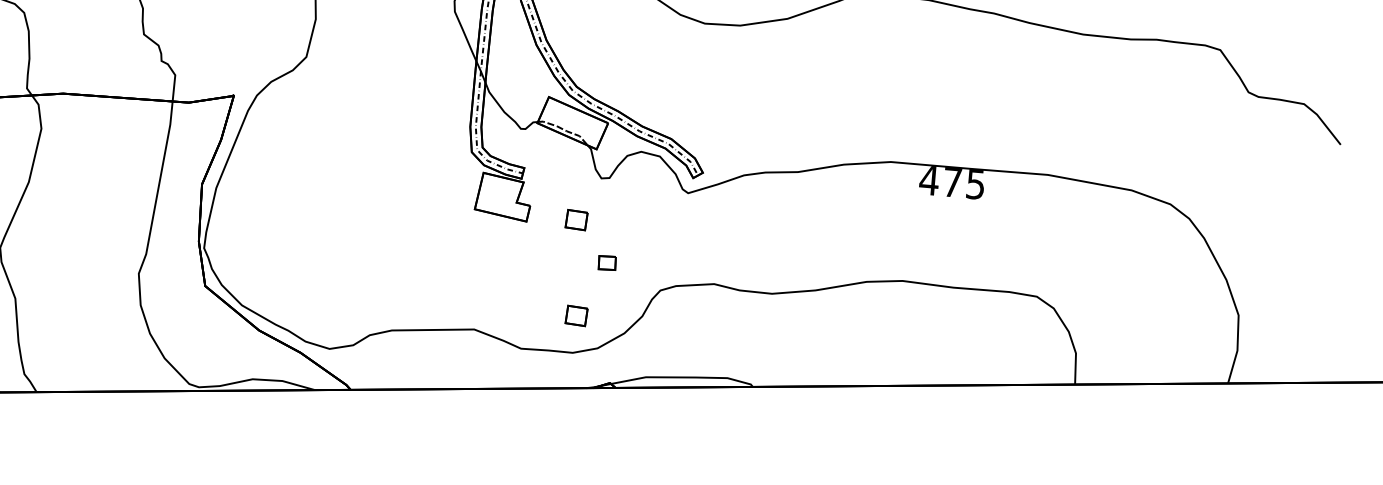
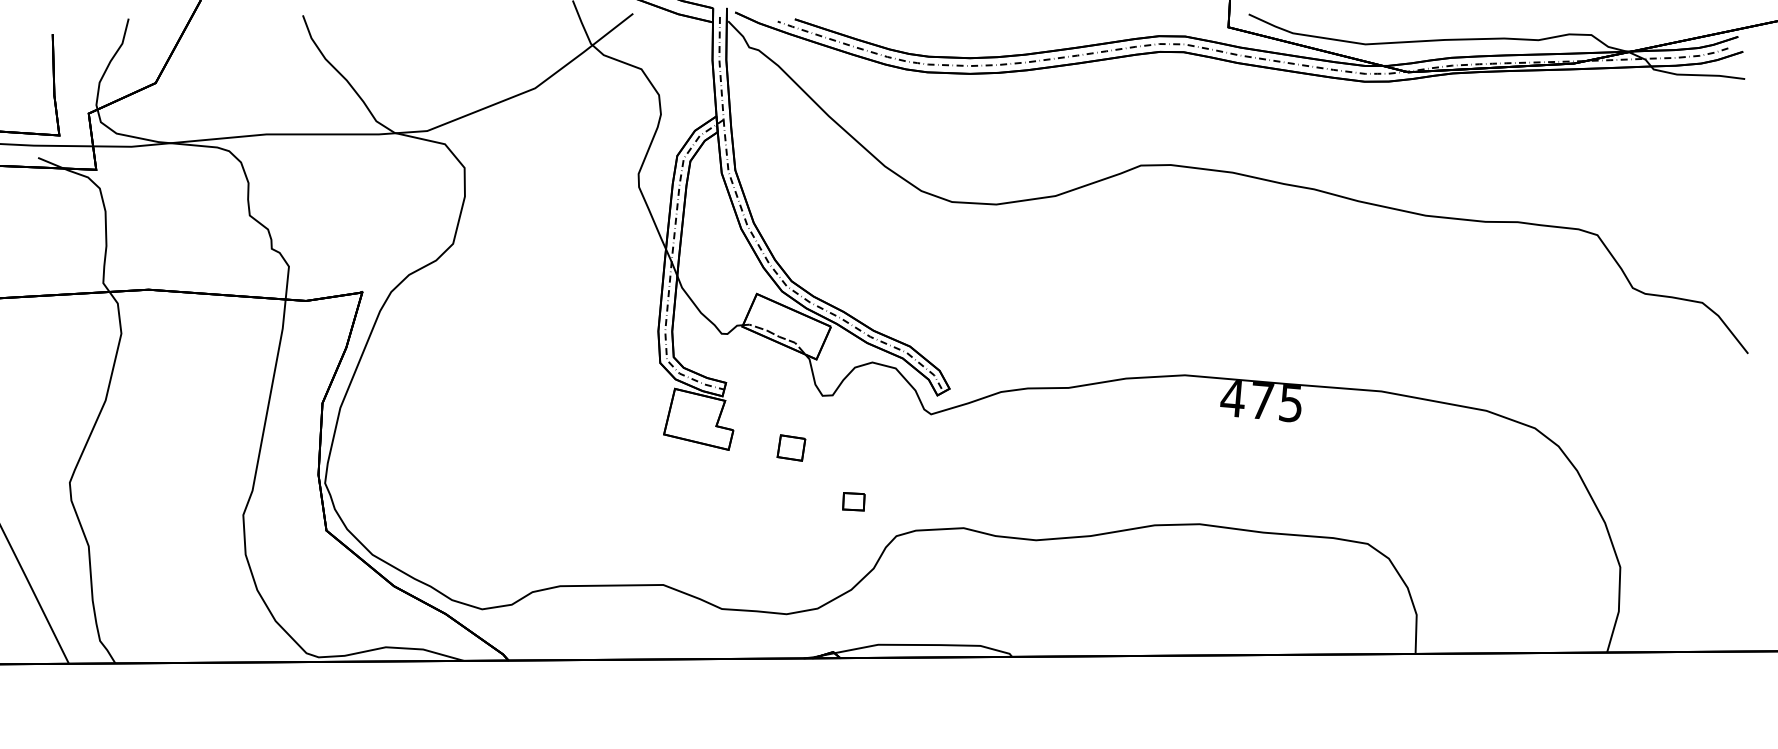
part: (606, 262) -> (853, 501), moved
part: (576, 315) -> (791, 567), removed

